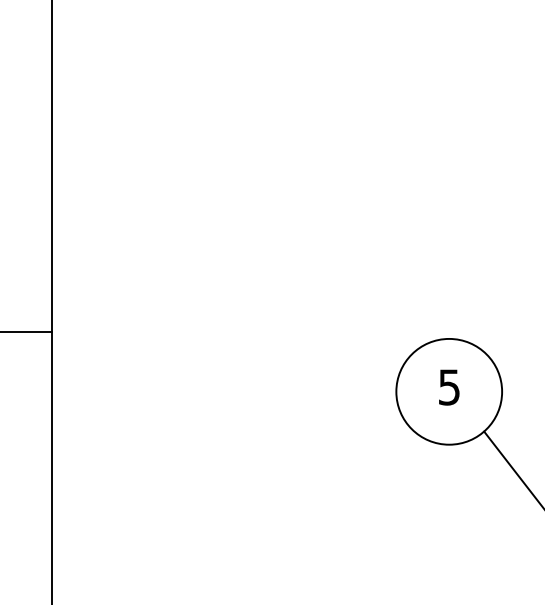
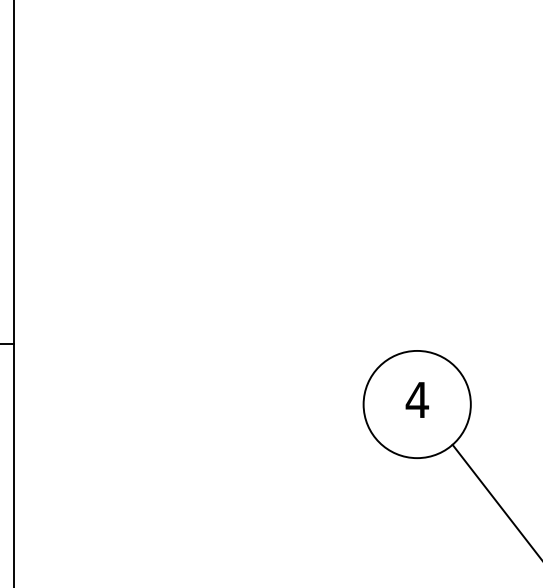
text: (448, 387) -> (416, 400), 5 -> 4

